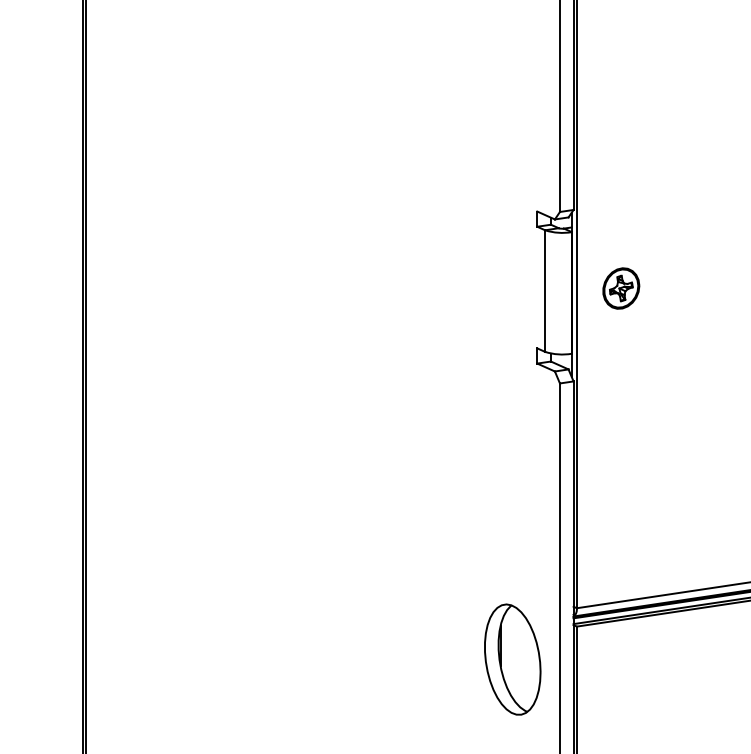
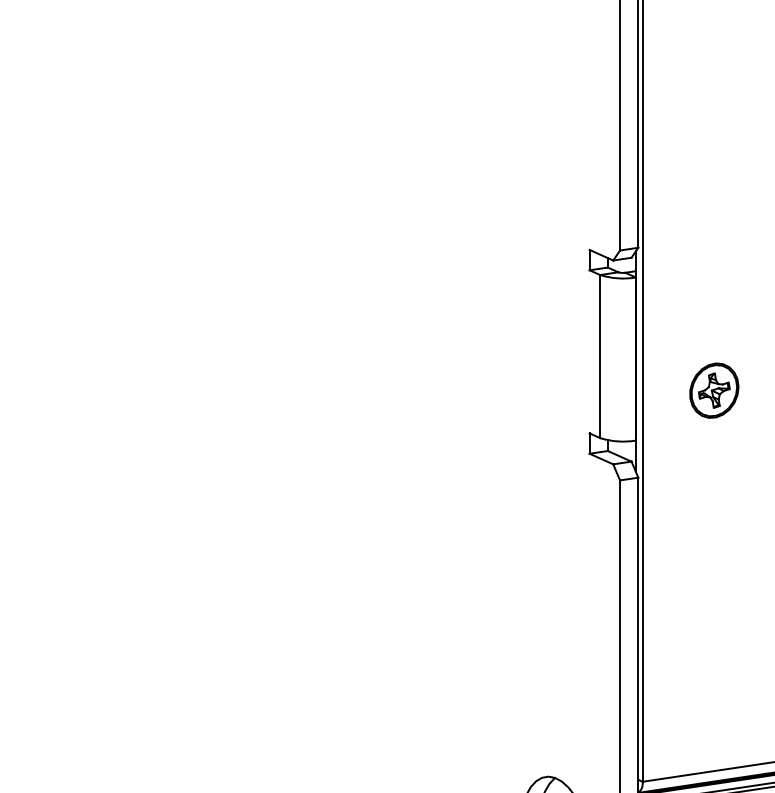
part: (621, 288) -> (714, 390), moved

